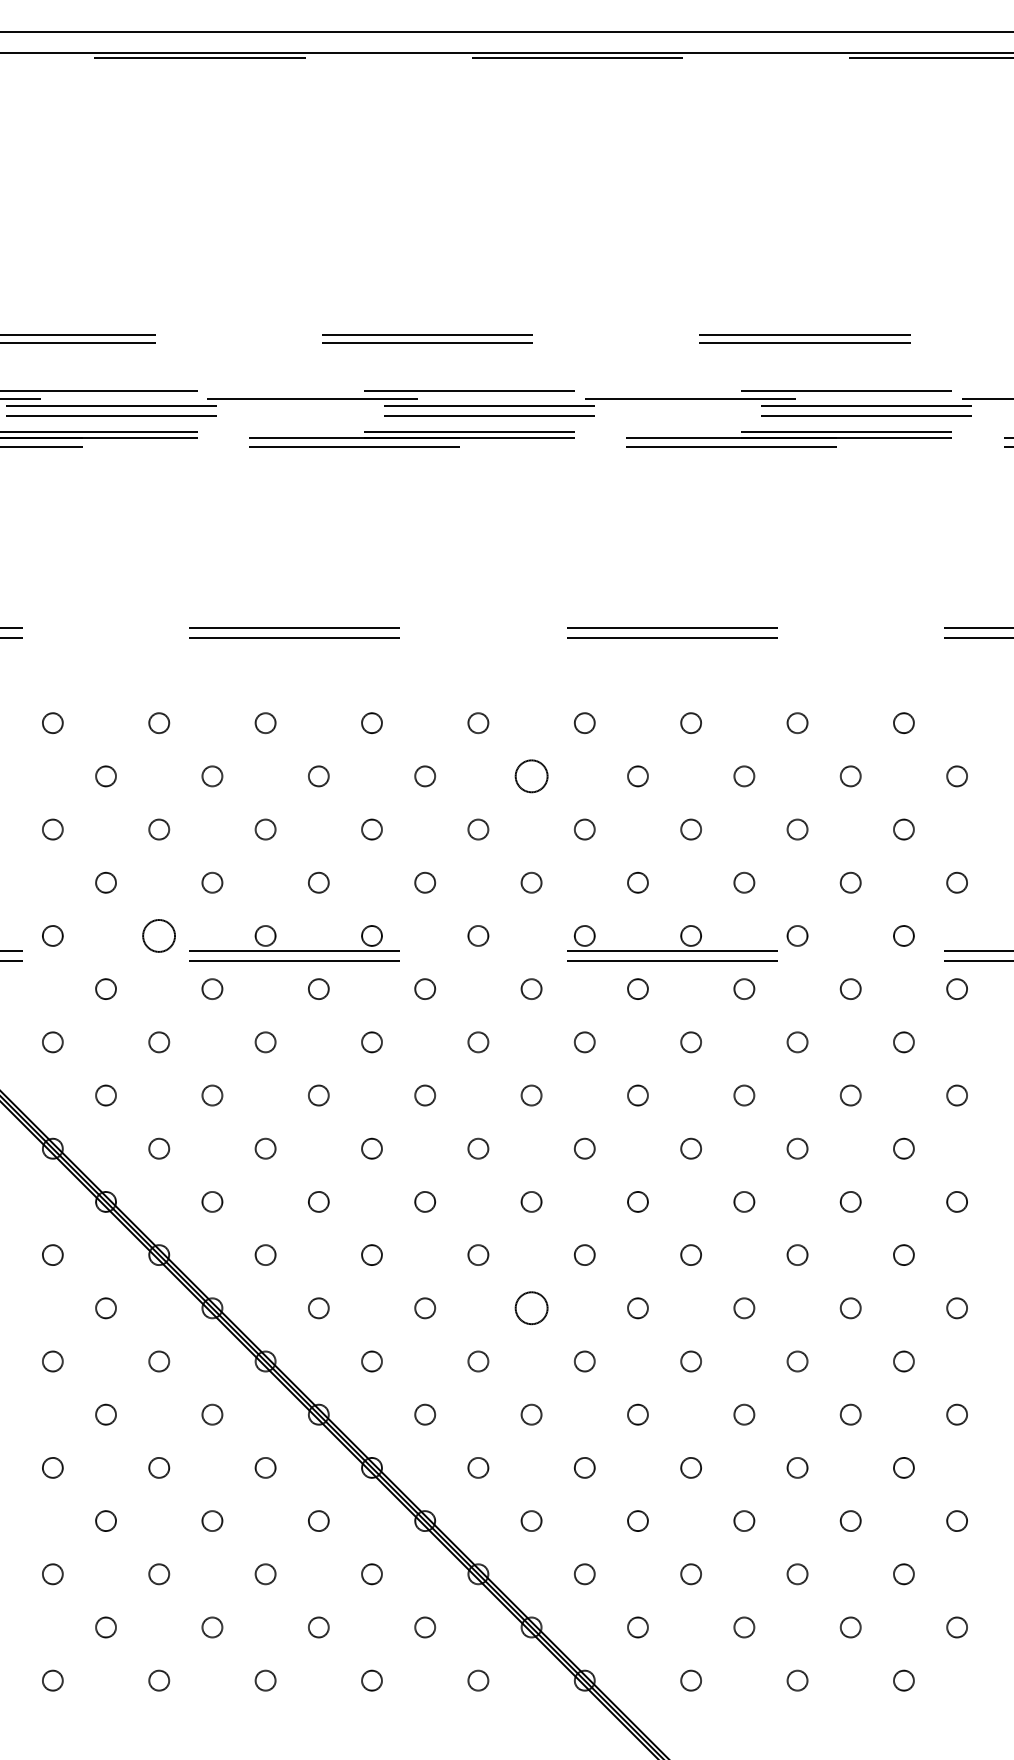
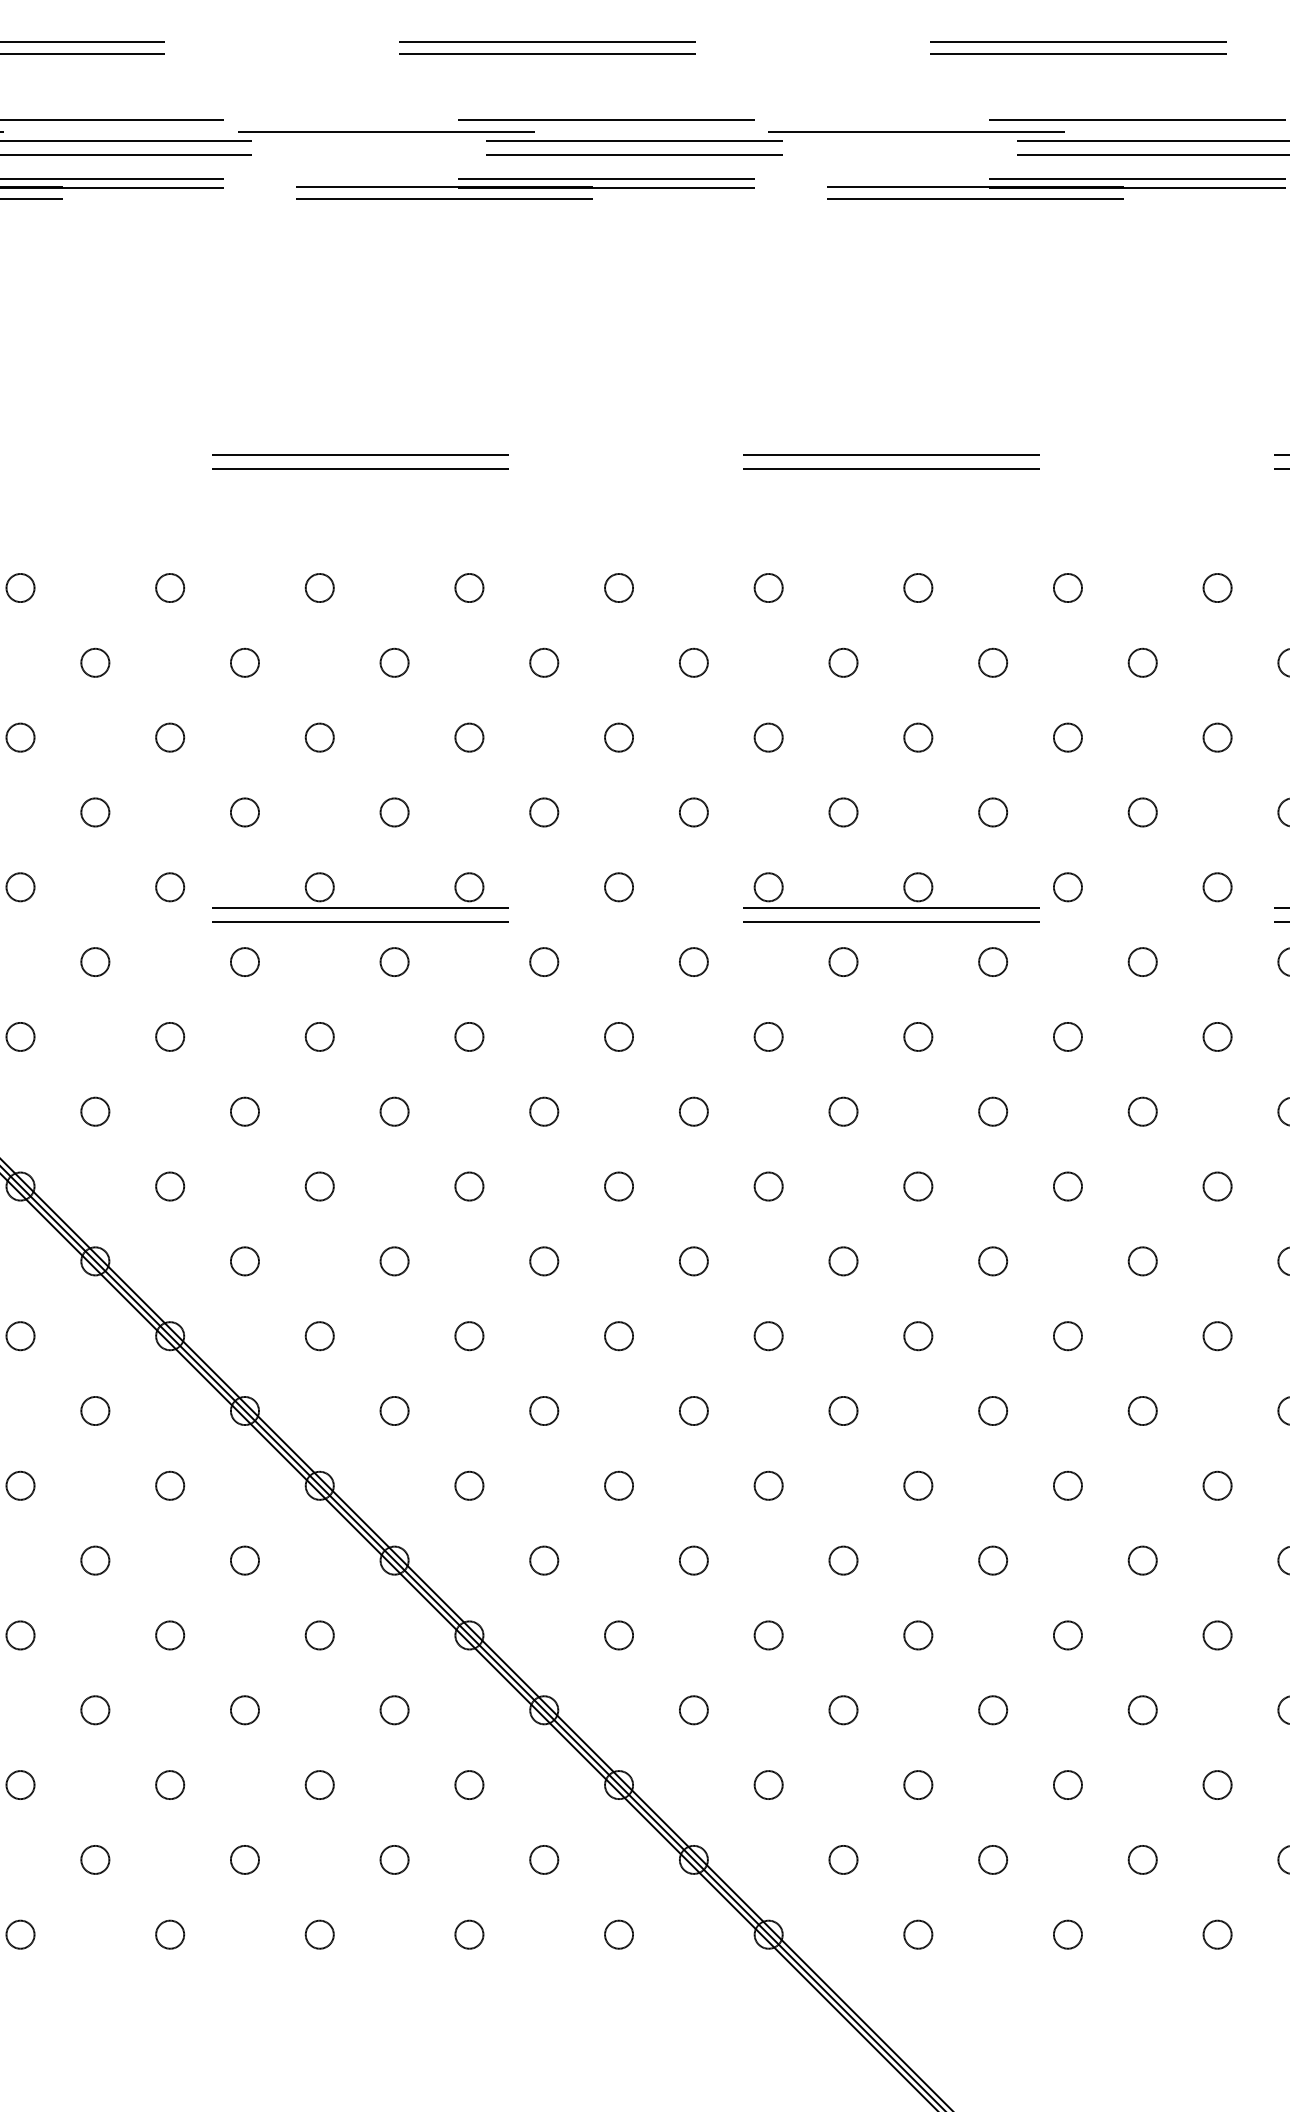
circle: (531, 776) -> (693, 662), size x0.62
circle: (159, 935) -> (170, 886), size x0.62
circle: (531, 1308) -> (693, 1411), size x0.62

